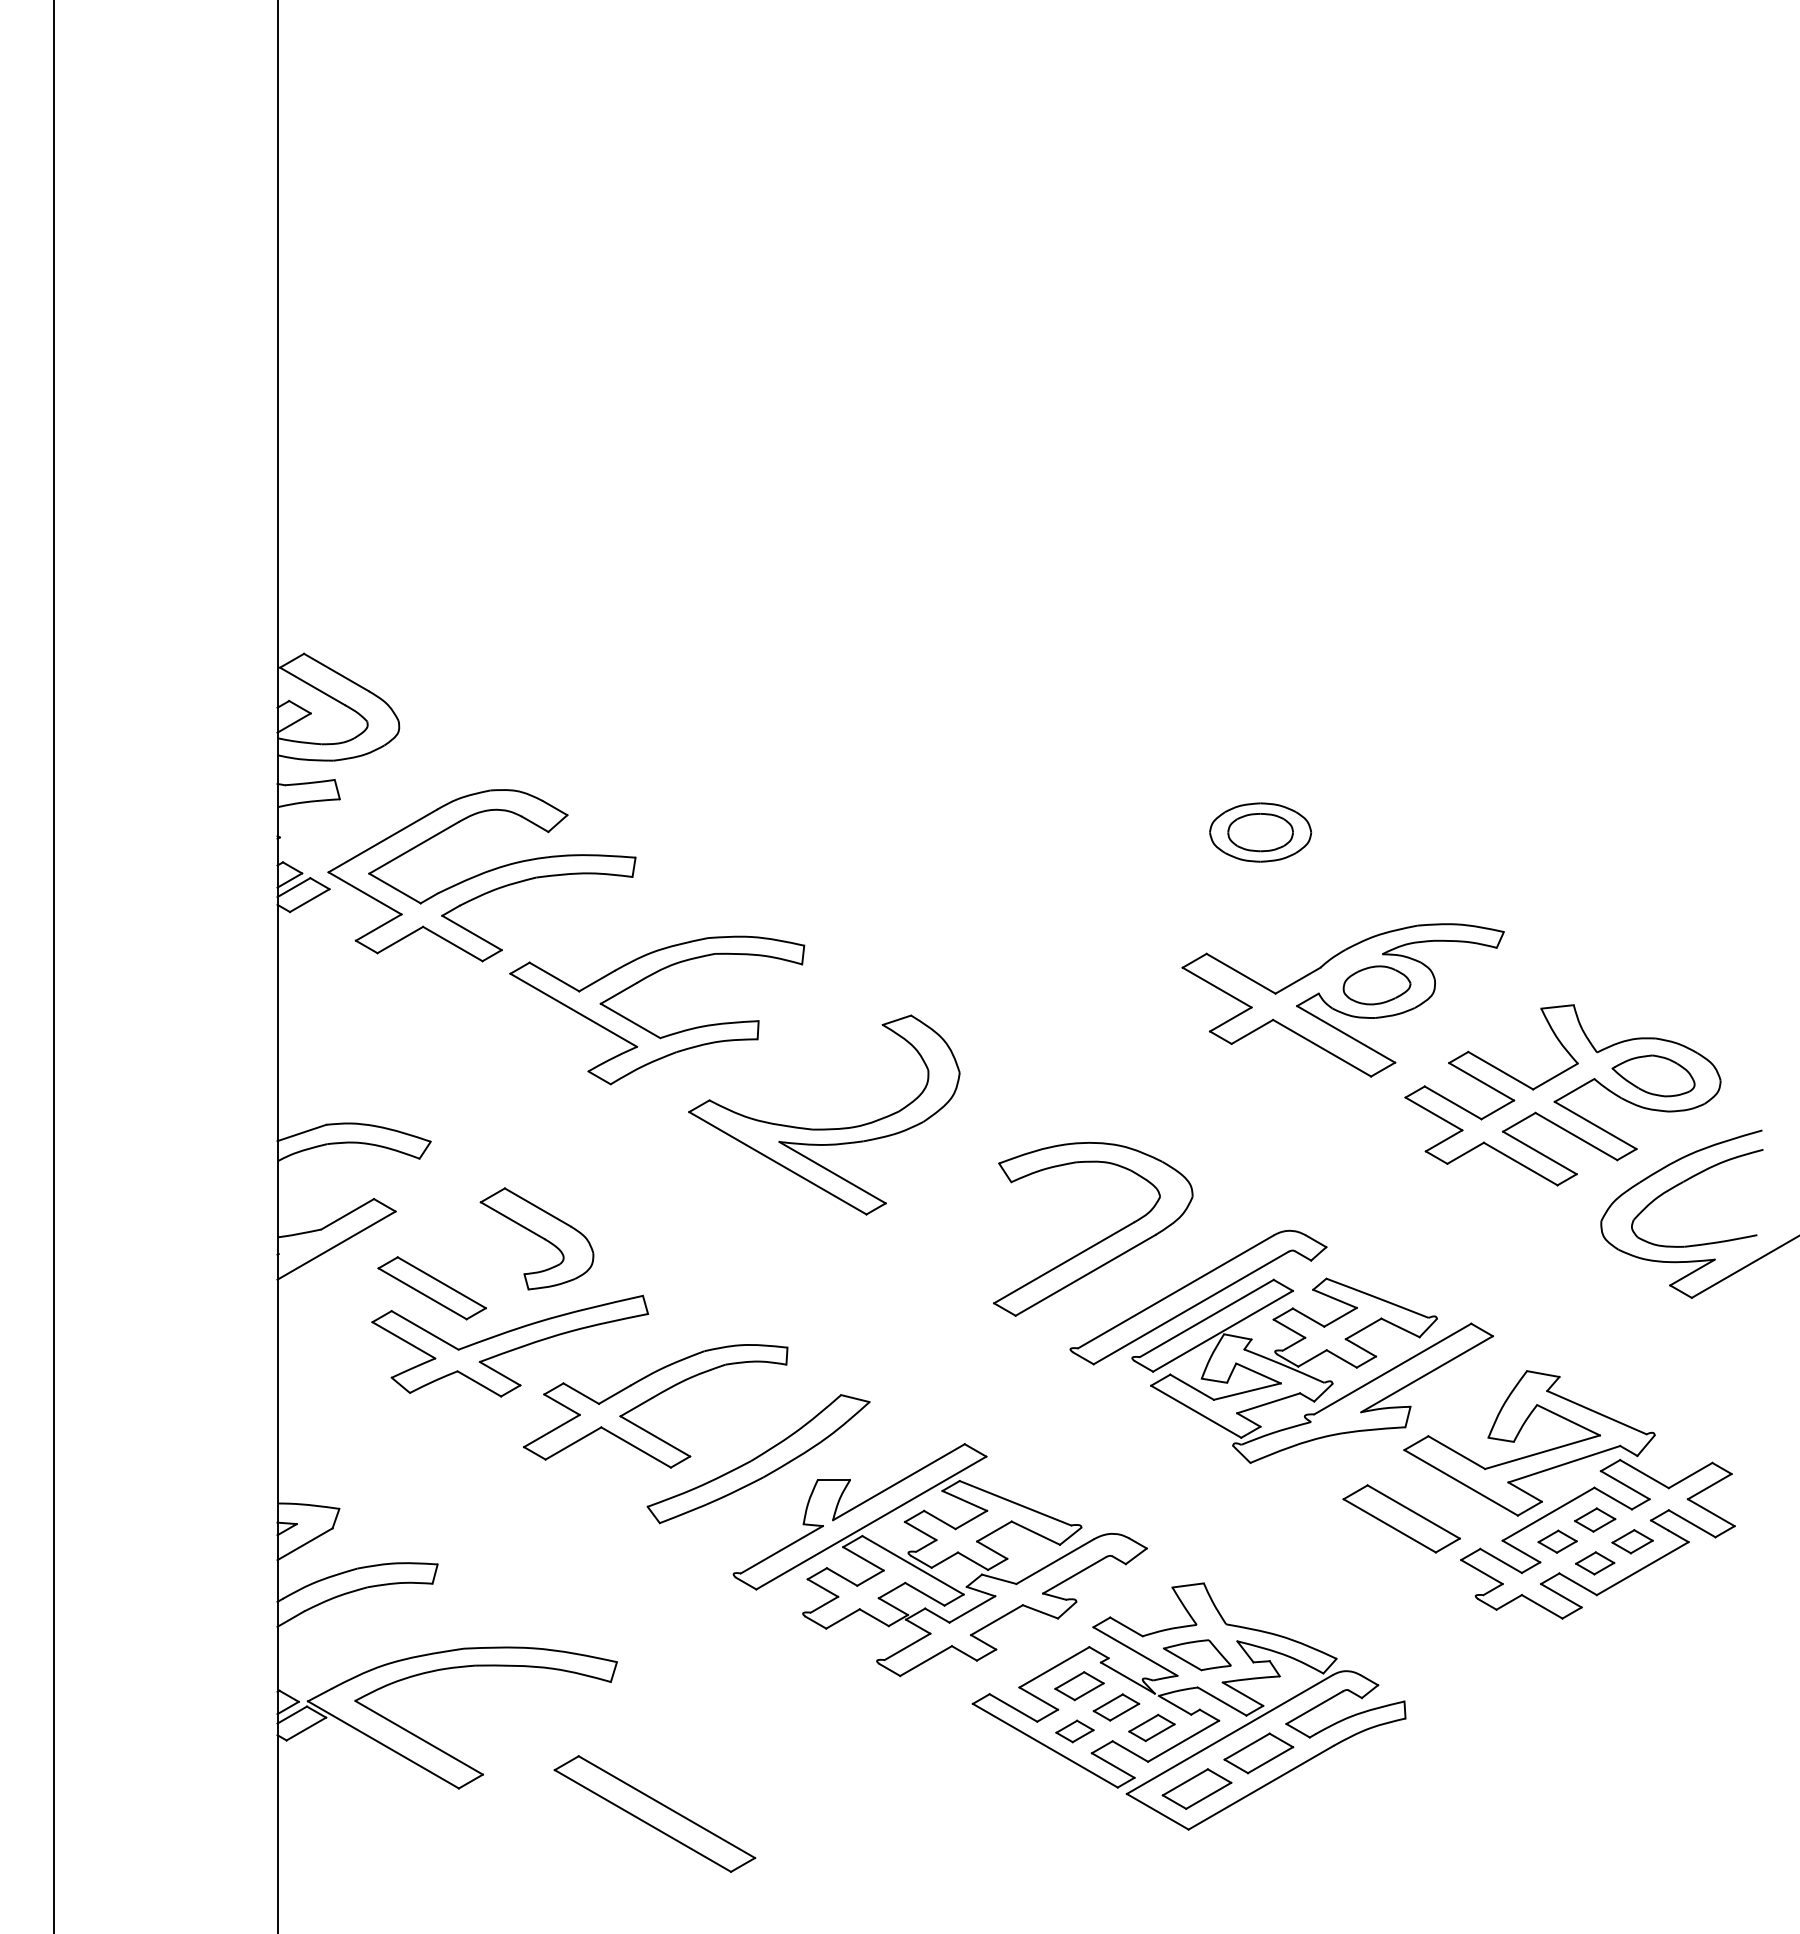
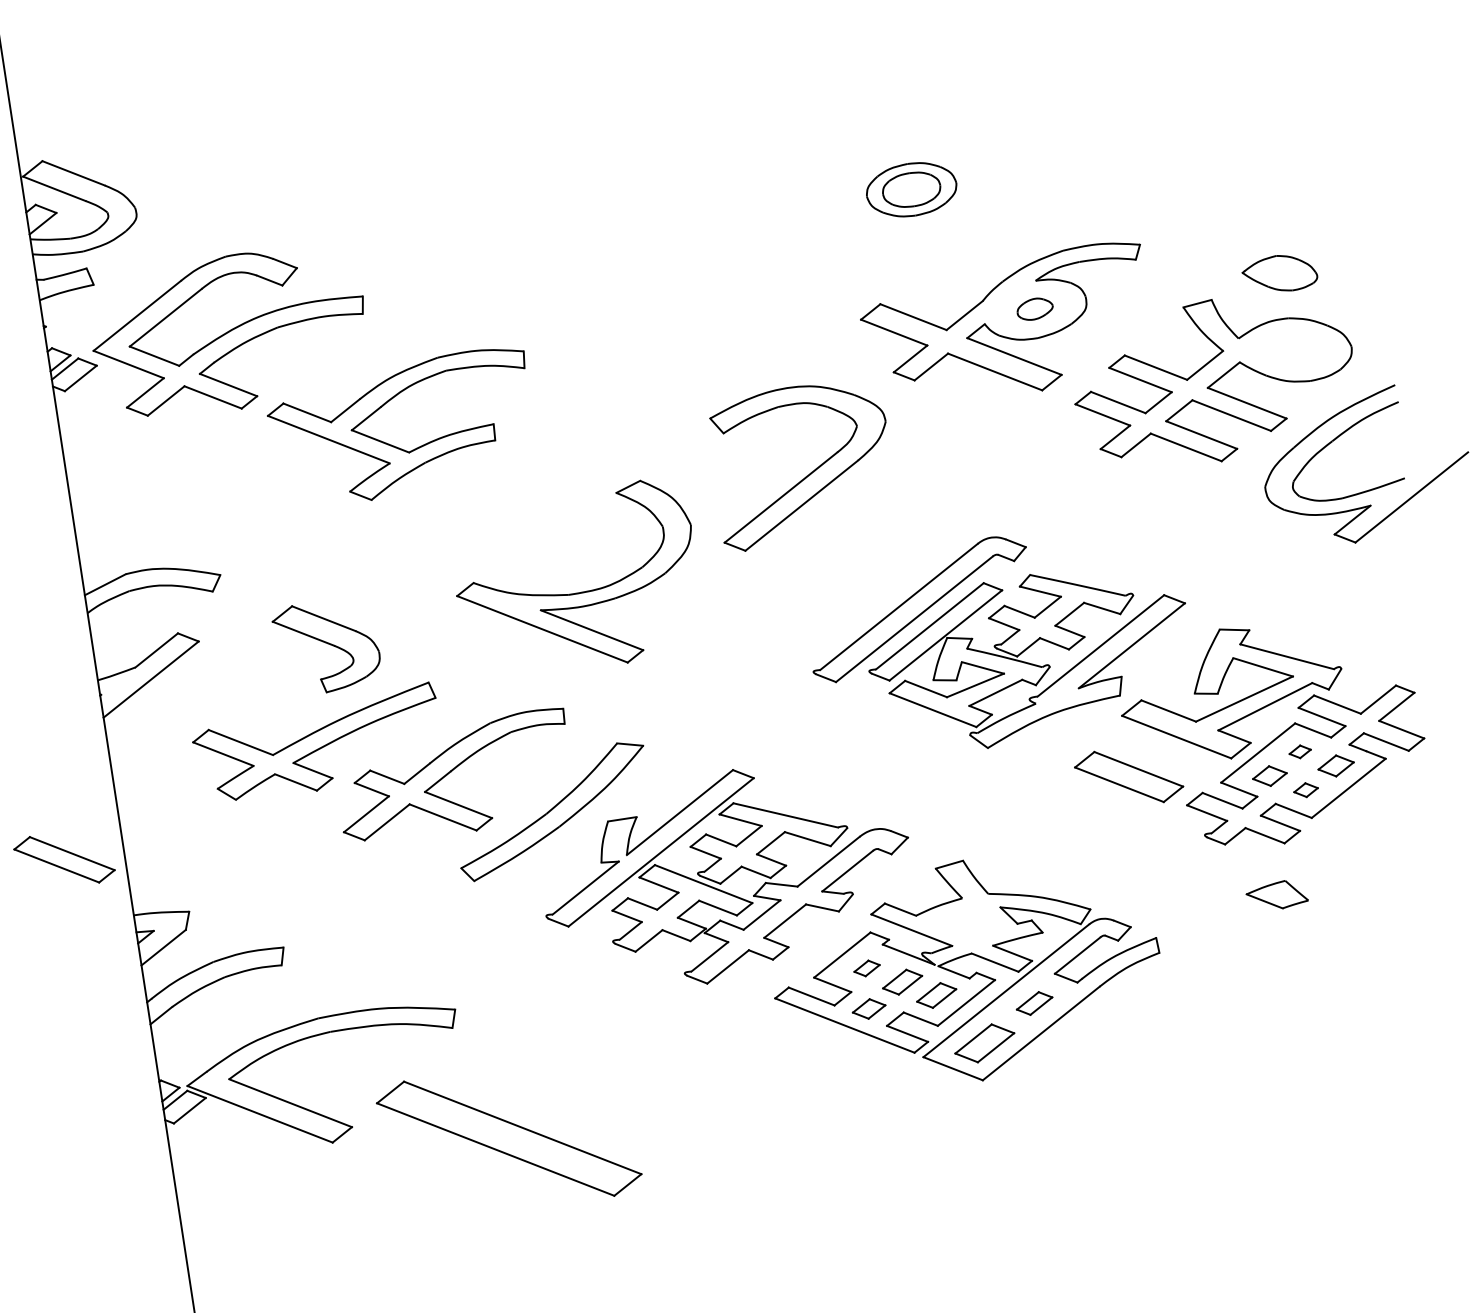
part: (1376, 985) -> (1034, 309), size x0.6
part: (1653, 1075) -> (1279, 273), moved
part: (824, 1128) -> (578, 592), moved
part: (1100, 1240) -> (810, 472), moved
part: (431, 1288) -> (63, 860), moved
part: (1595, 1519) -> (1300, 751), size x0.6
part: (1595, 1563) -> (1306, 790), size x0.7
part: (1196, 1655) -> (1276, 896), moved
part: (1079, 1686) -> (867, 968), size x0.6
part: (1258, 1753) -> (1034, 1003), size x0.6
part: (654, 1813) -> (508, 1138), size x1.4

